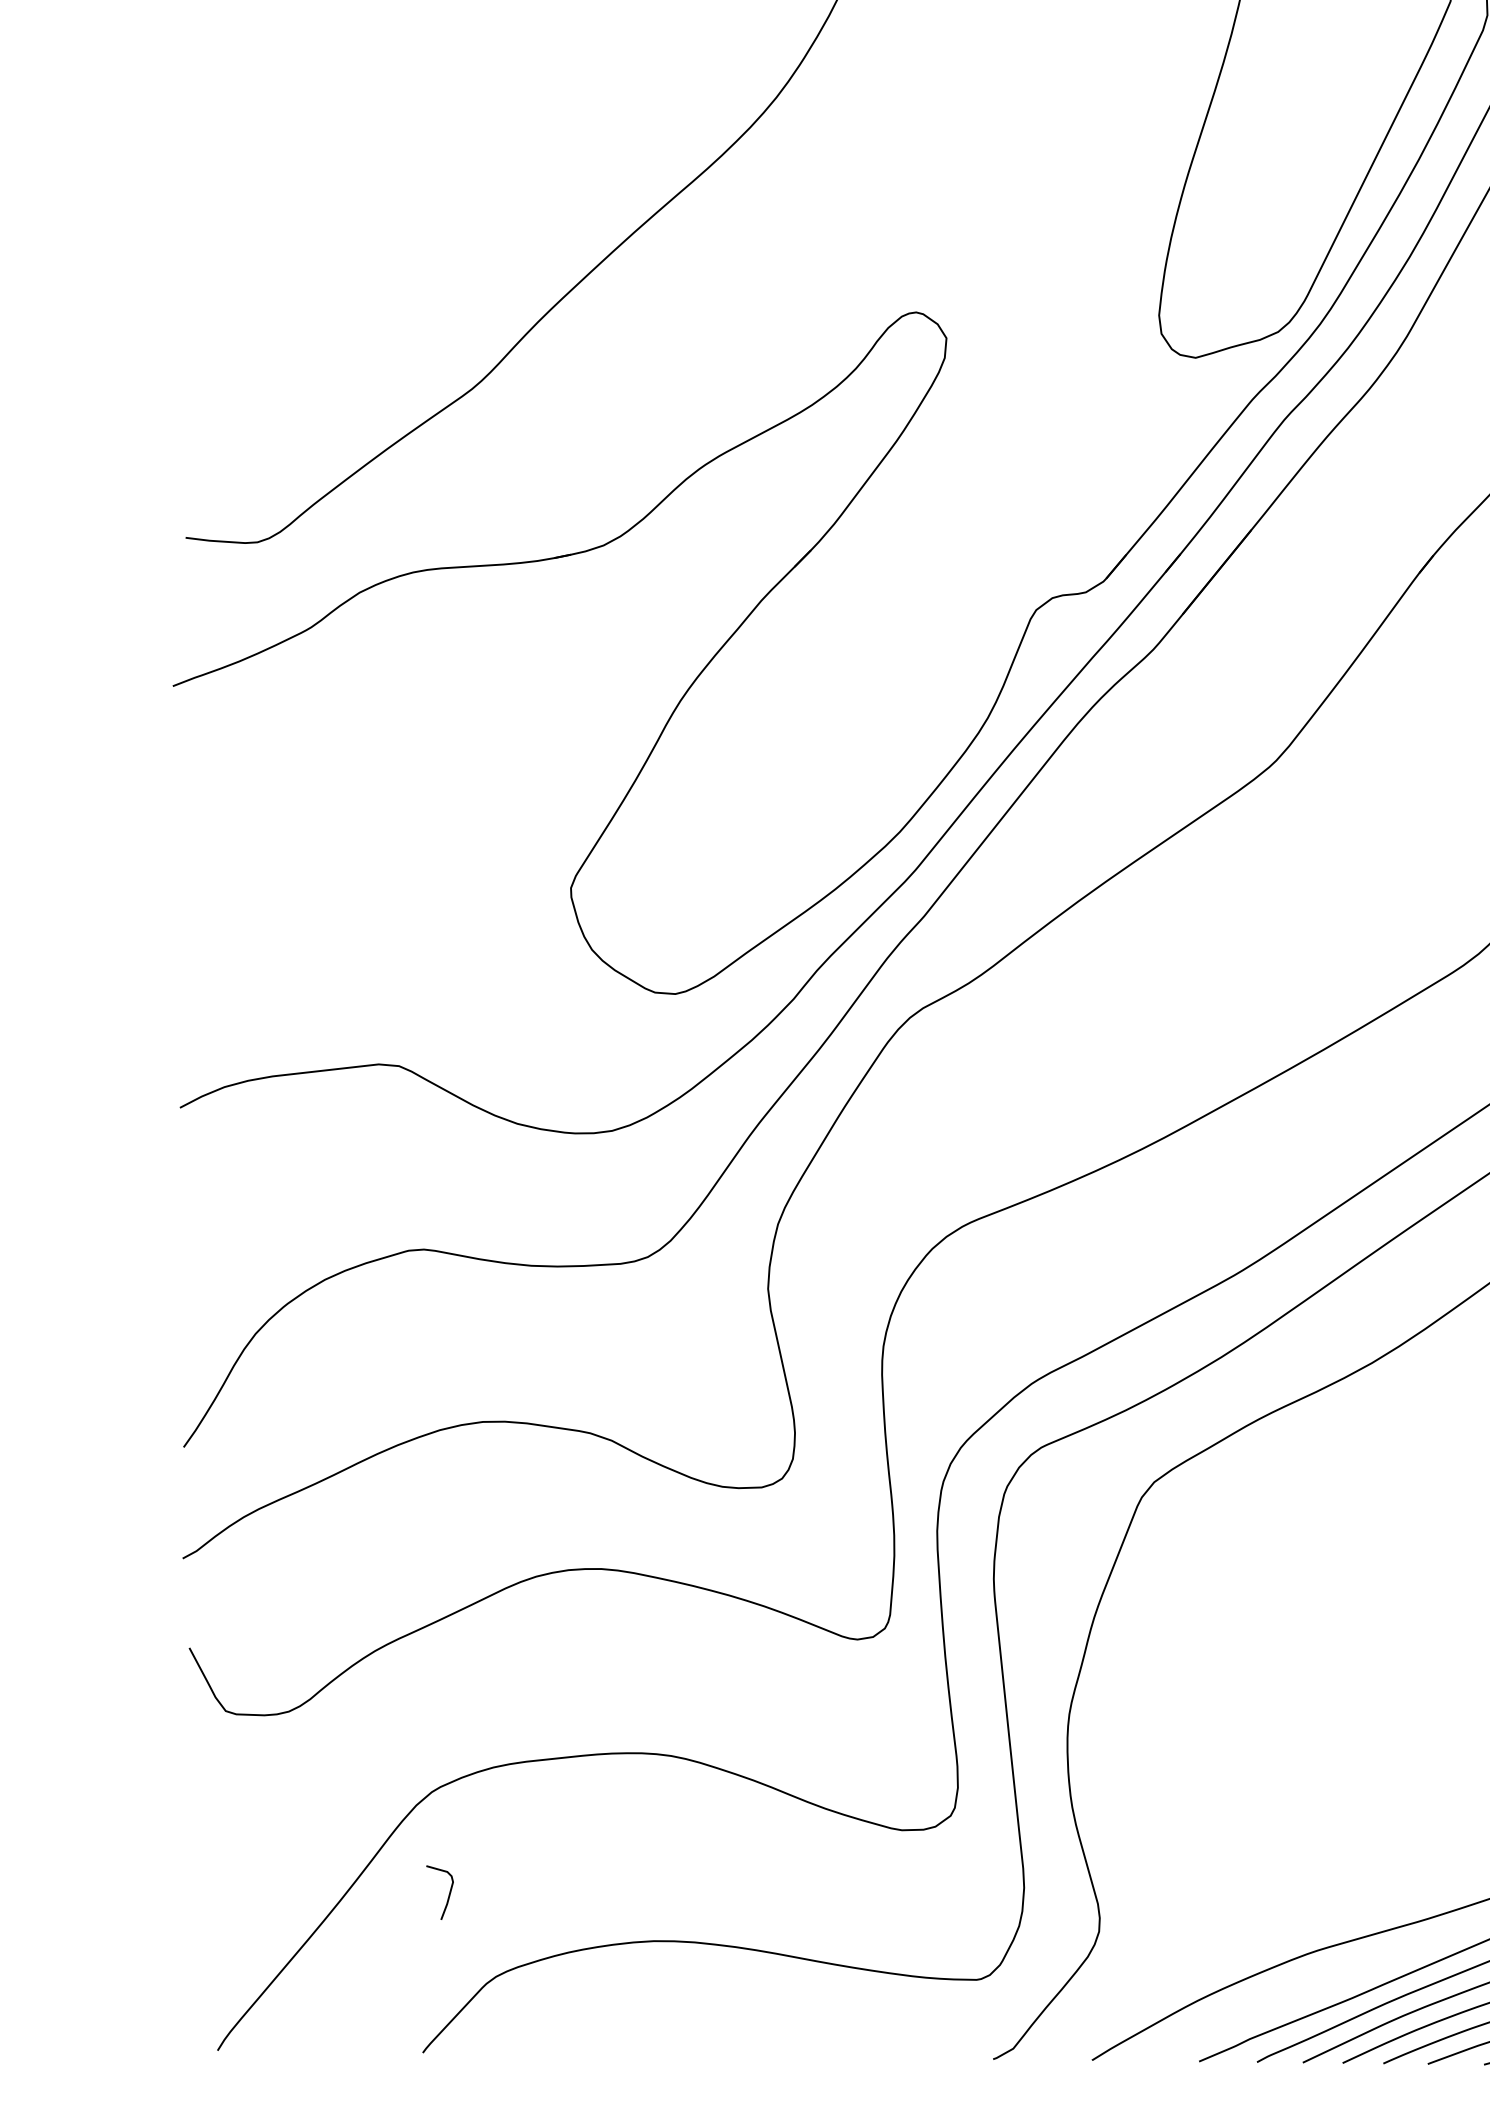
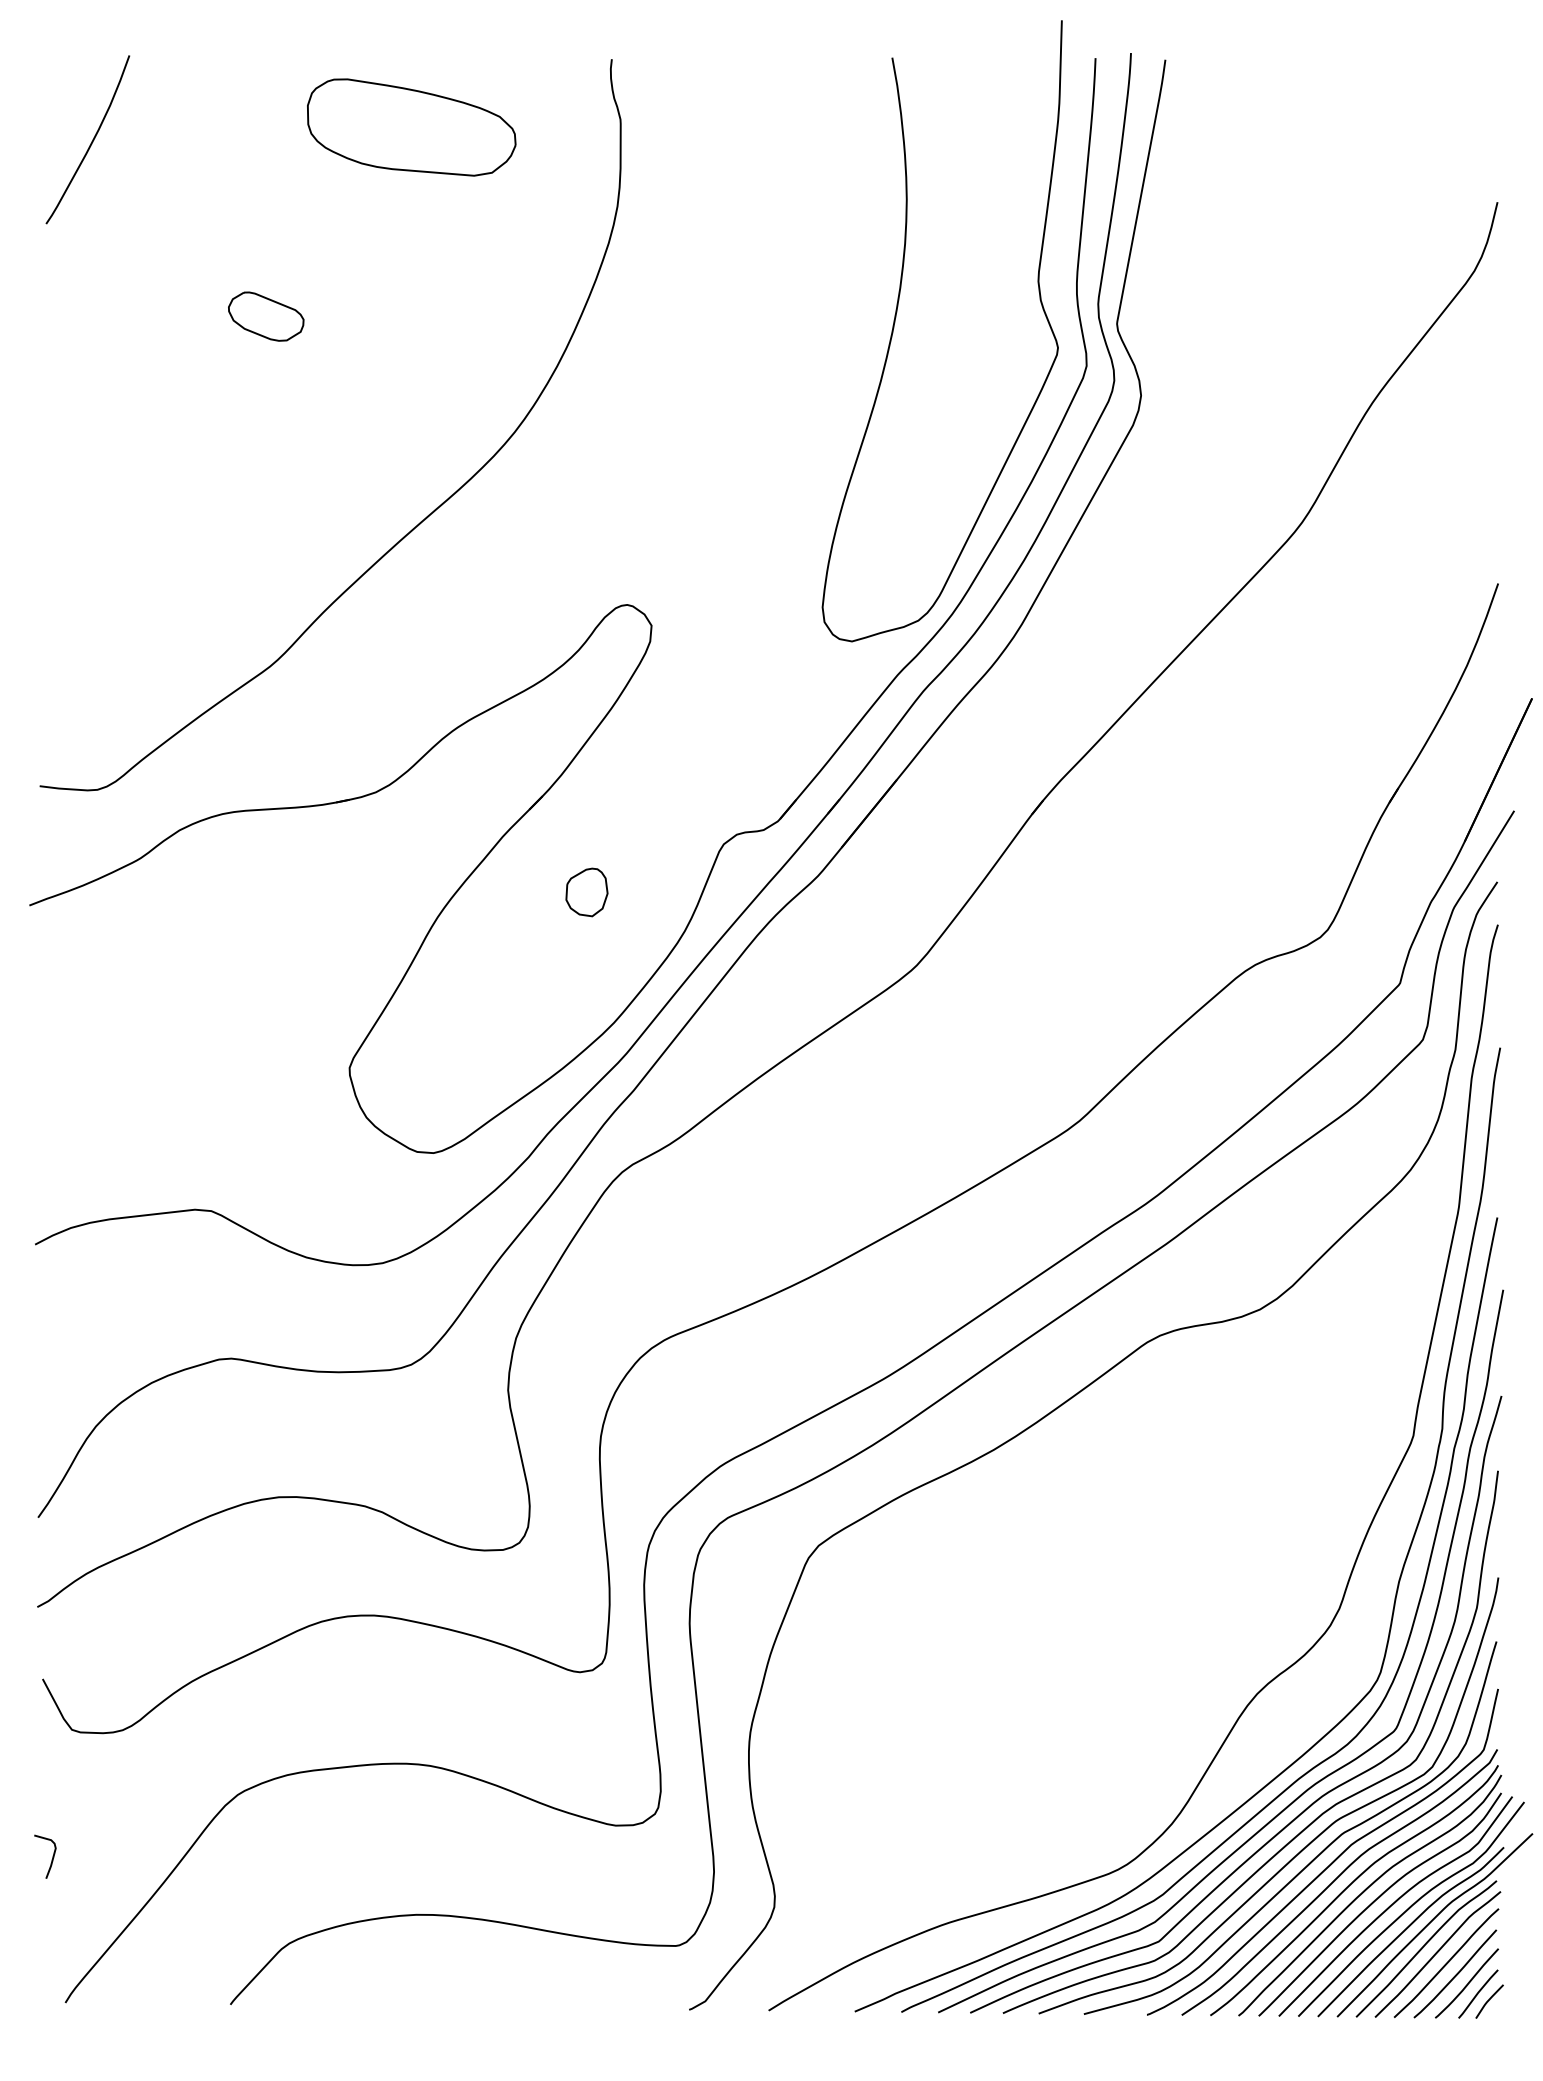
part: (865, 669) -> (586, 892), added
curve: (447, 1895) -> (51, 1859), moved

